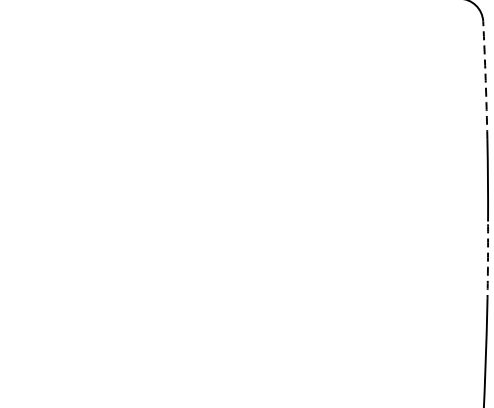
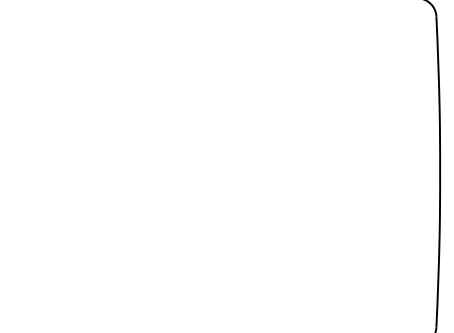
arc: (485, 80) -> (438, 62), dashed -> solid
arc: (488, 263) -> (440, 204), dashed -> solid

